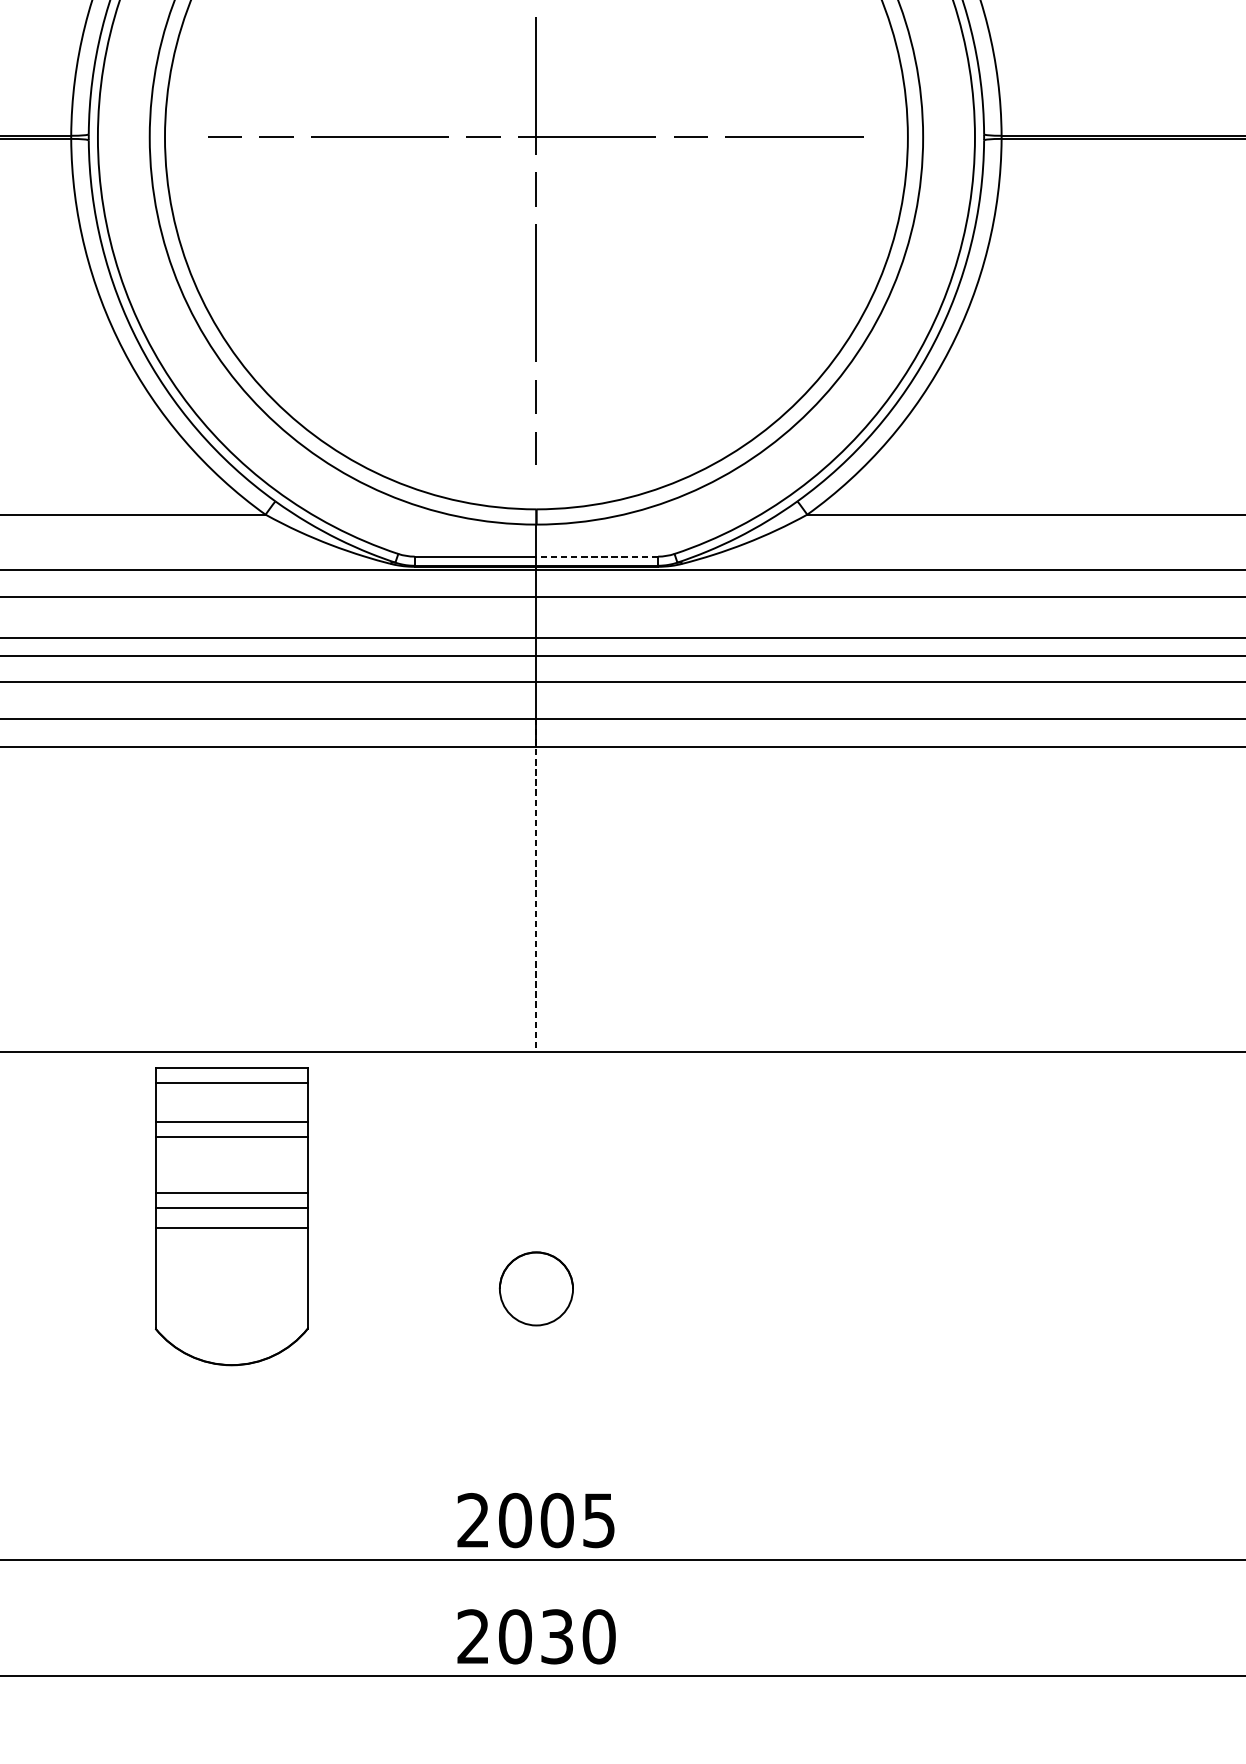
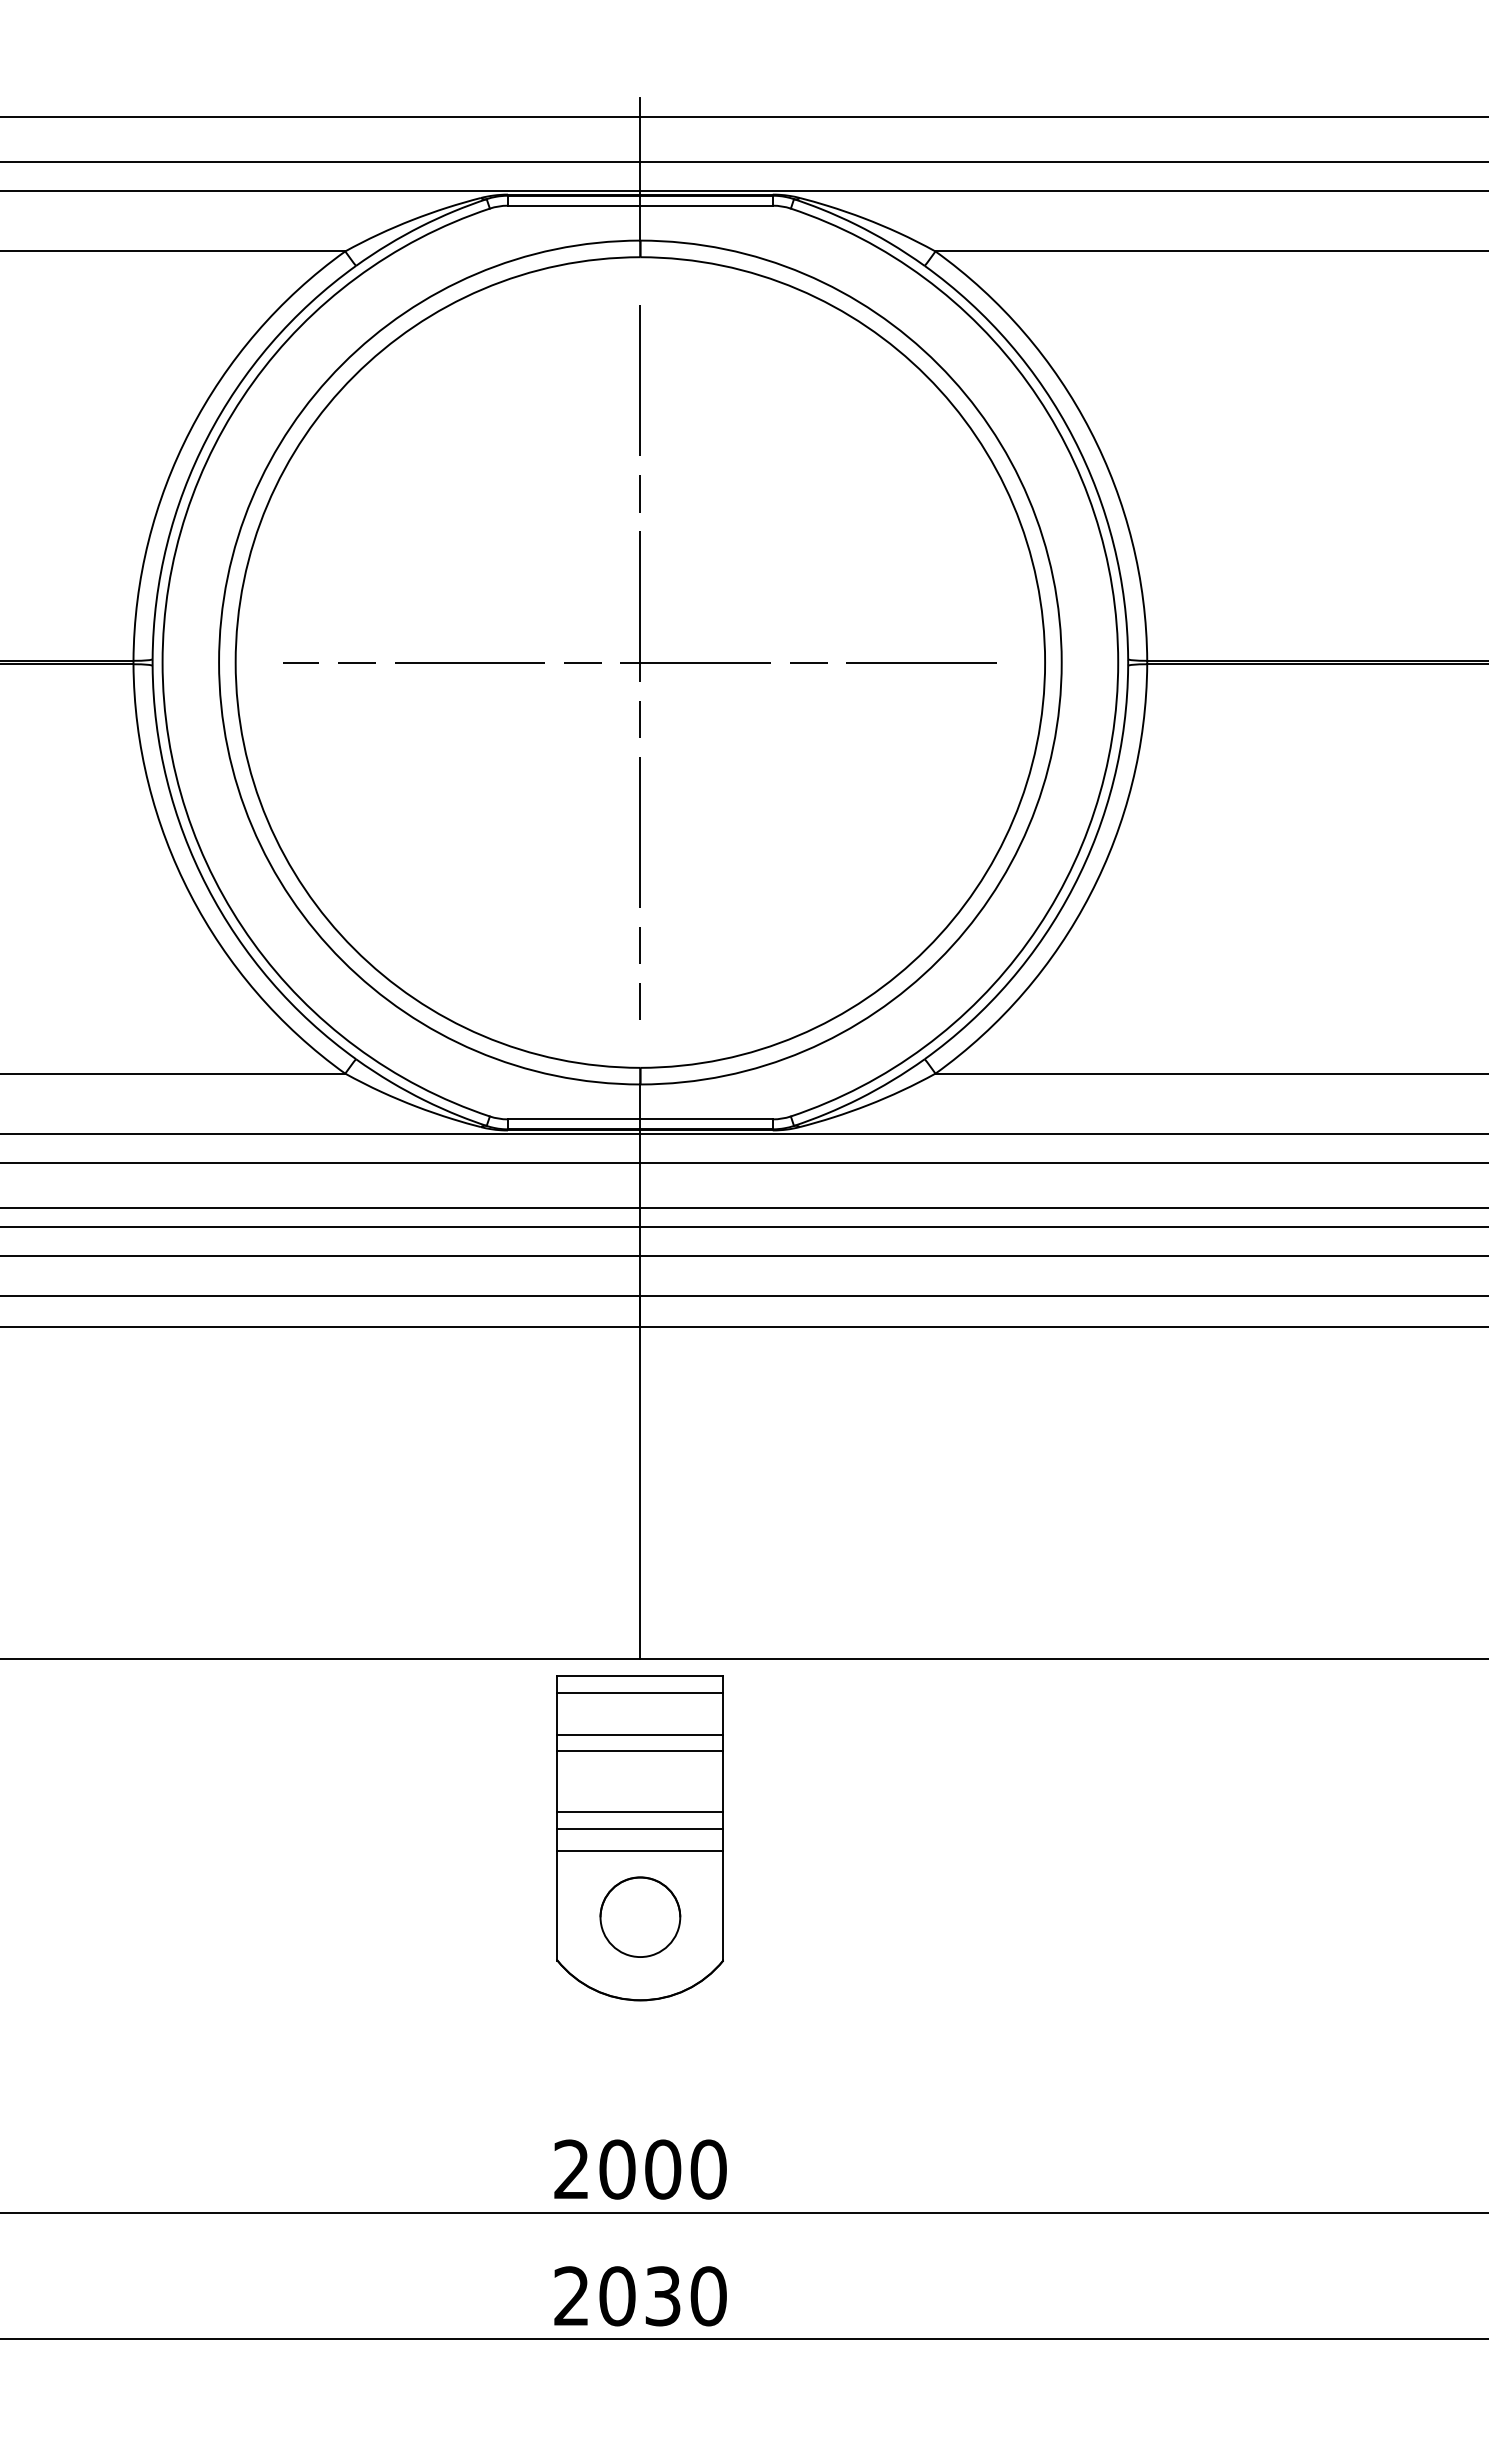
line: (597, 556) -> (706, 1119), dashed -> solid
line: (536, 885) -> (640, 1477), dashed -> solid
part: (230, 1216) -> (639, 1838), moved
text: (598, 1520) -> (708, 2169), 2005 -> 2000

